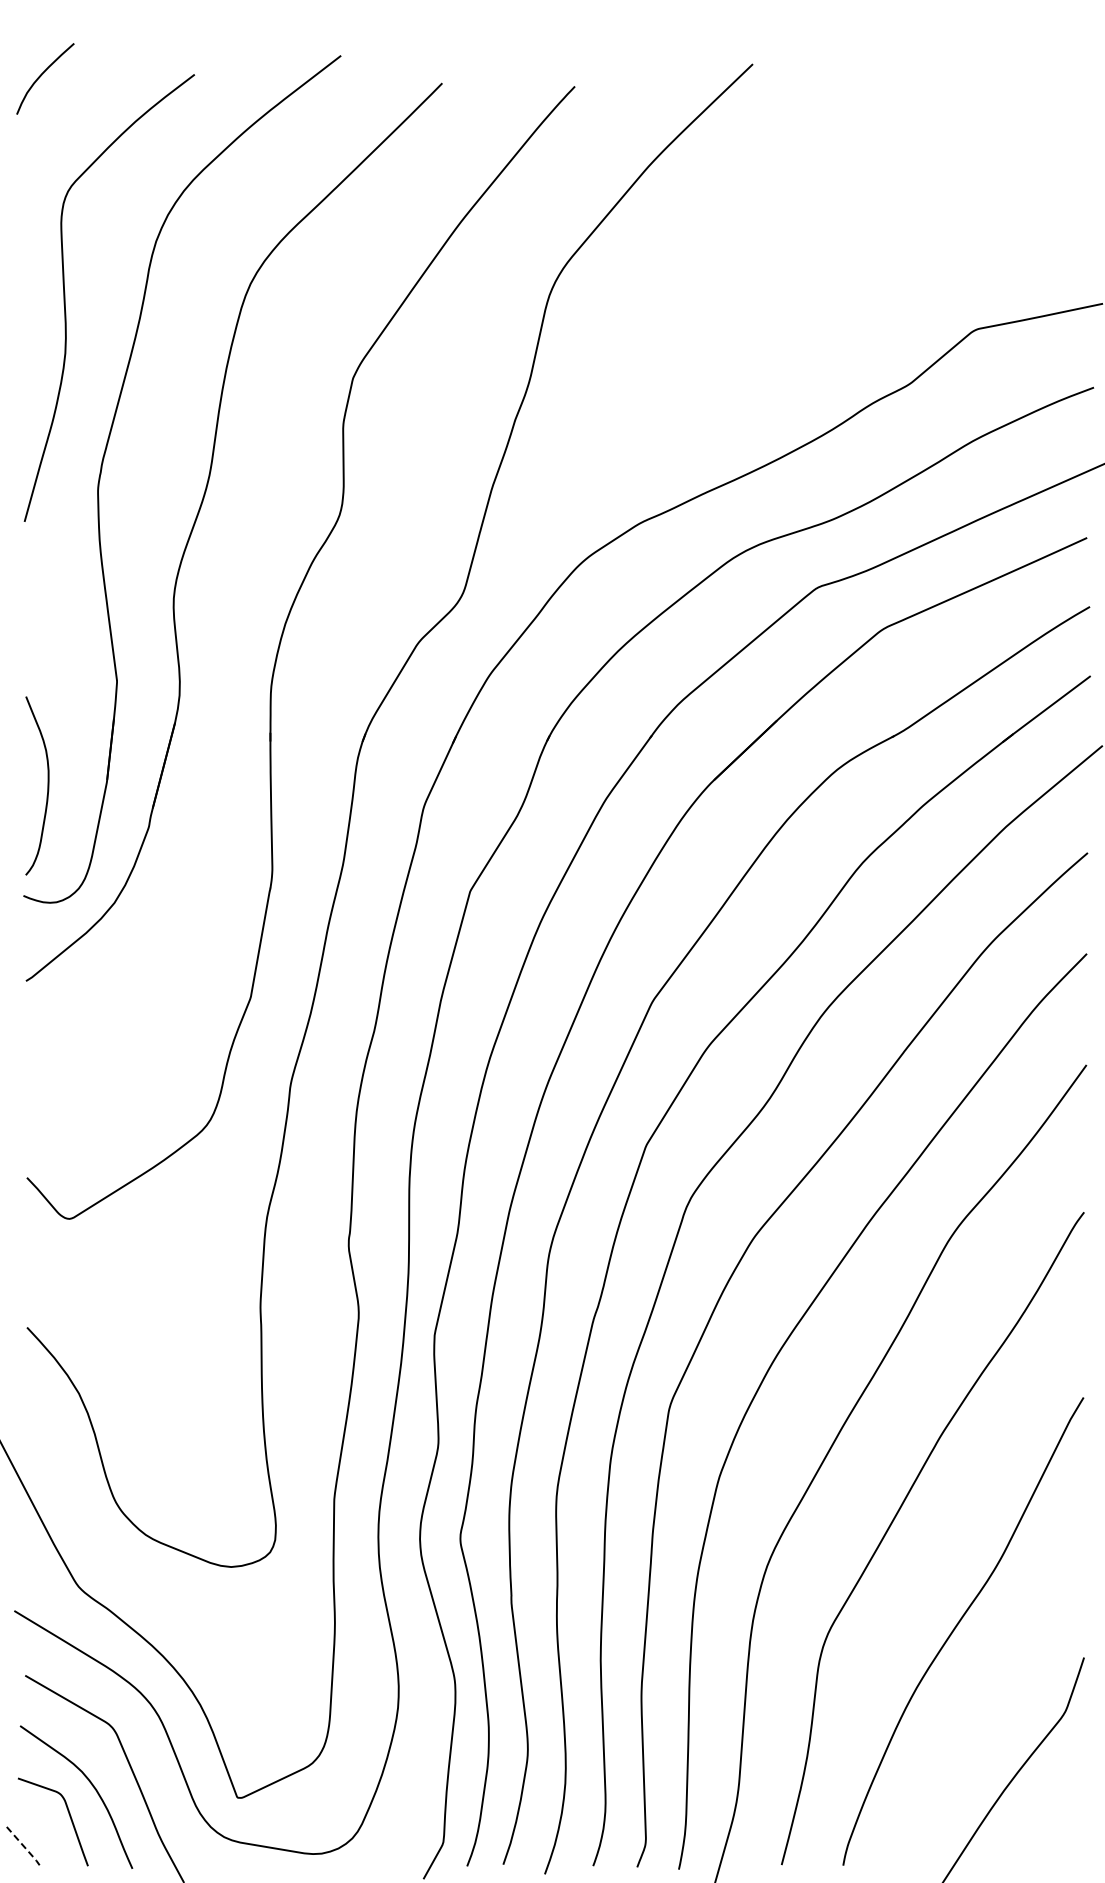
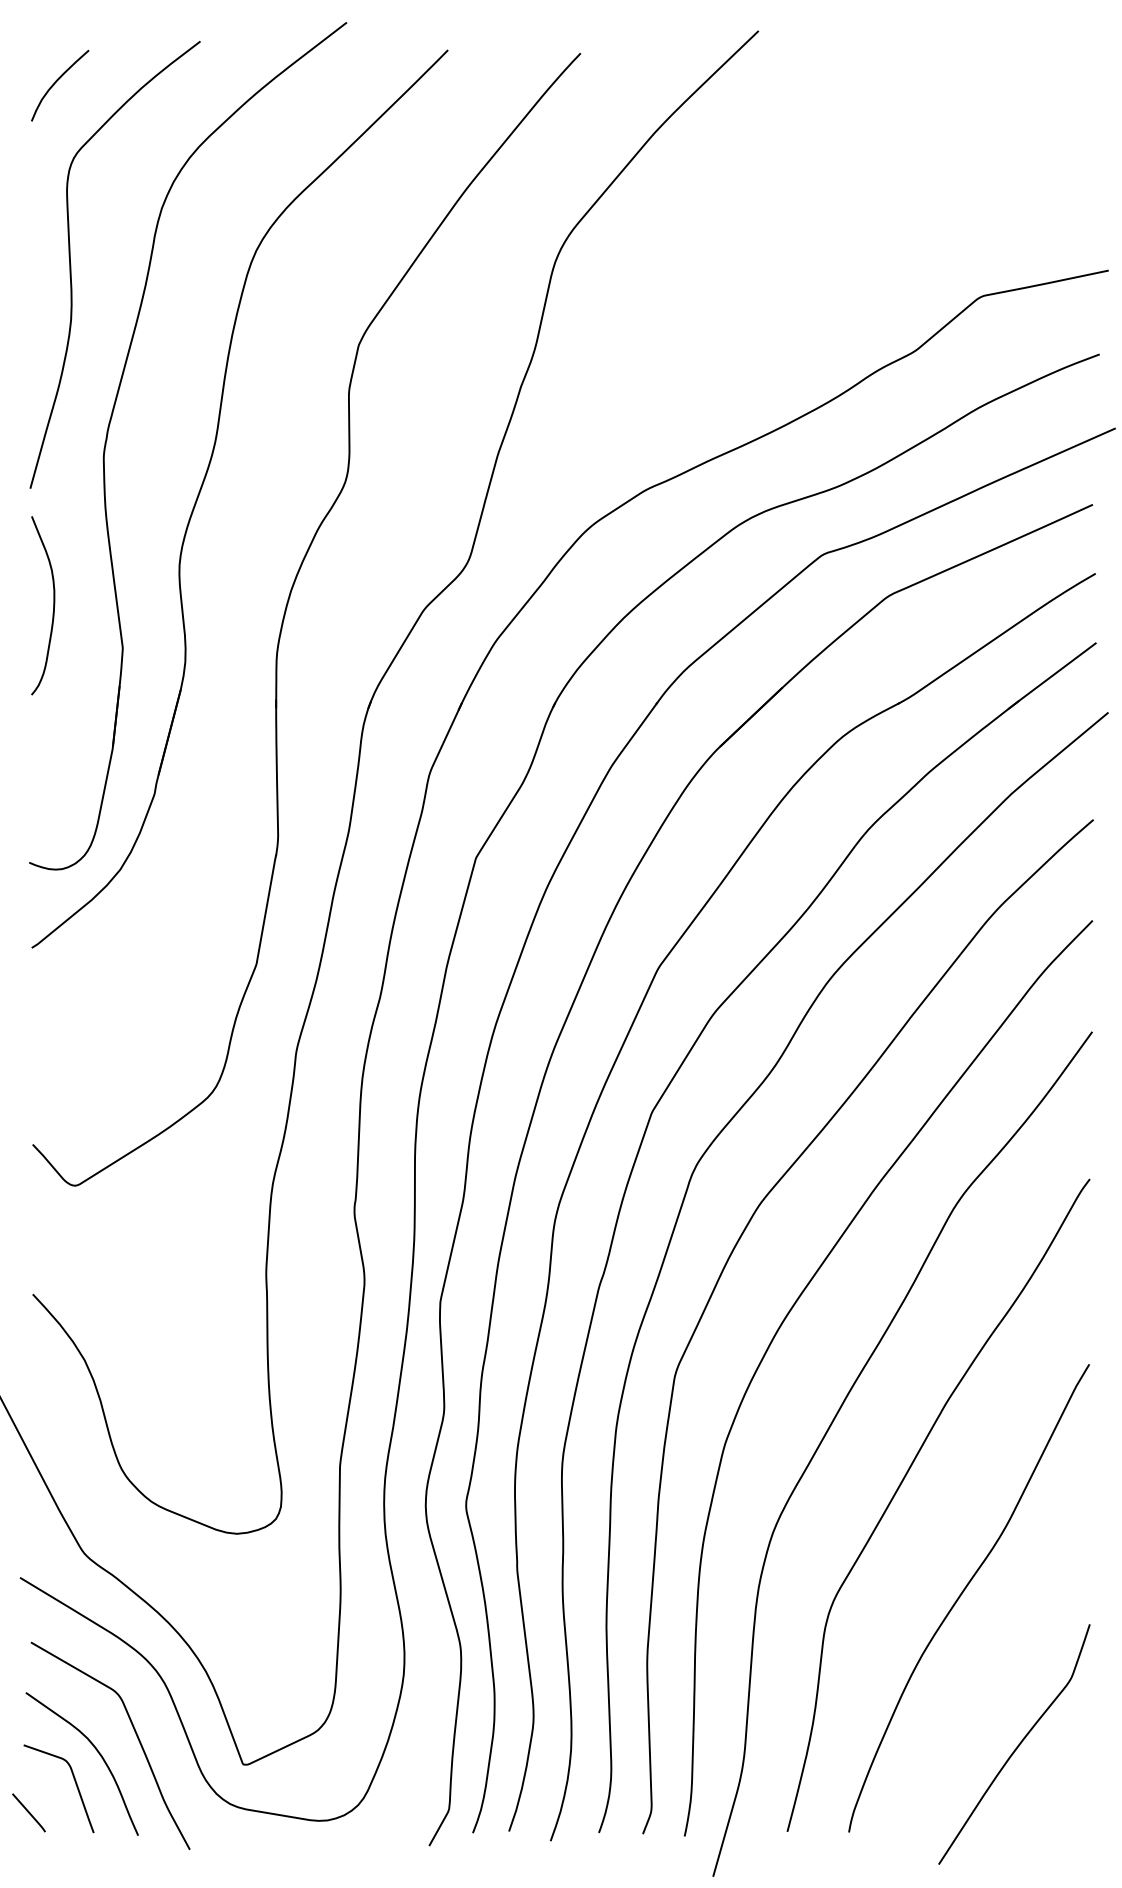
curve: (42, 74) -> (57, 81), moved
curve: (47, 785) -> (53, 605), moved
line: (24, 1846) -> (30, 1813), dashed -> solid

